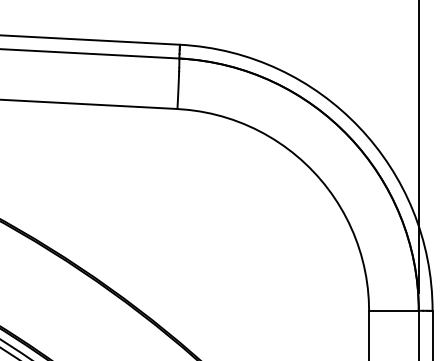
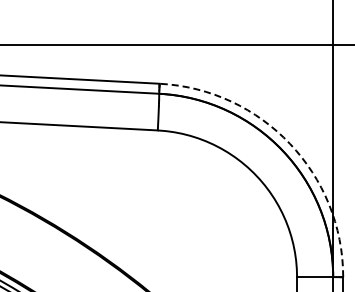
arc: (360, 126) -> (290, 143), solid -> dashed

